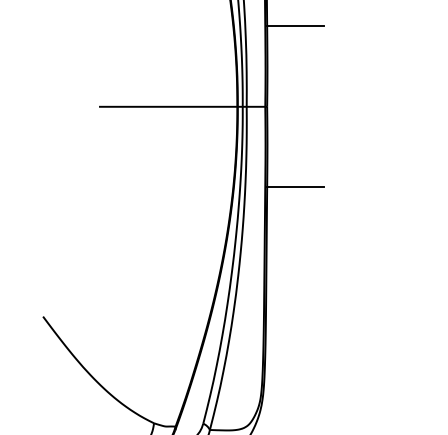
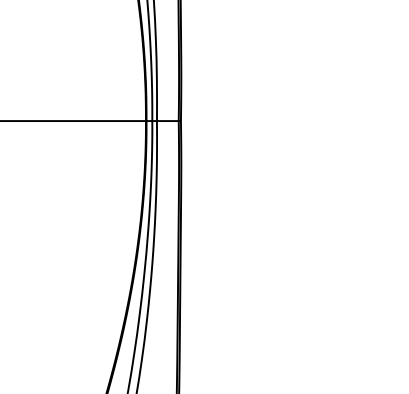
line: (295, 26) -> (214, 26), removed
line: (295, 187) -> (214, 215), removed

